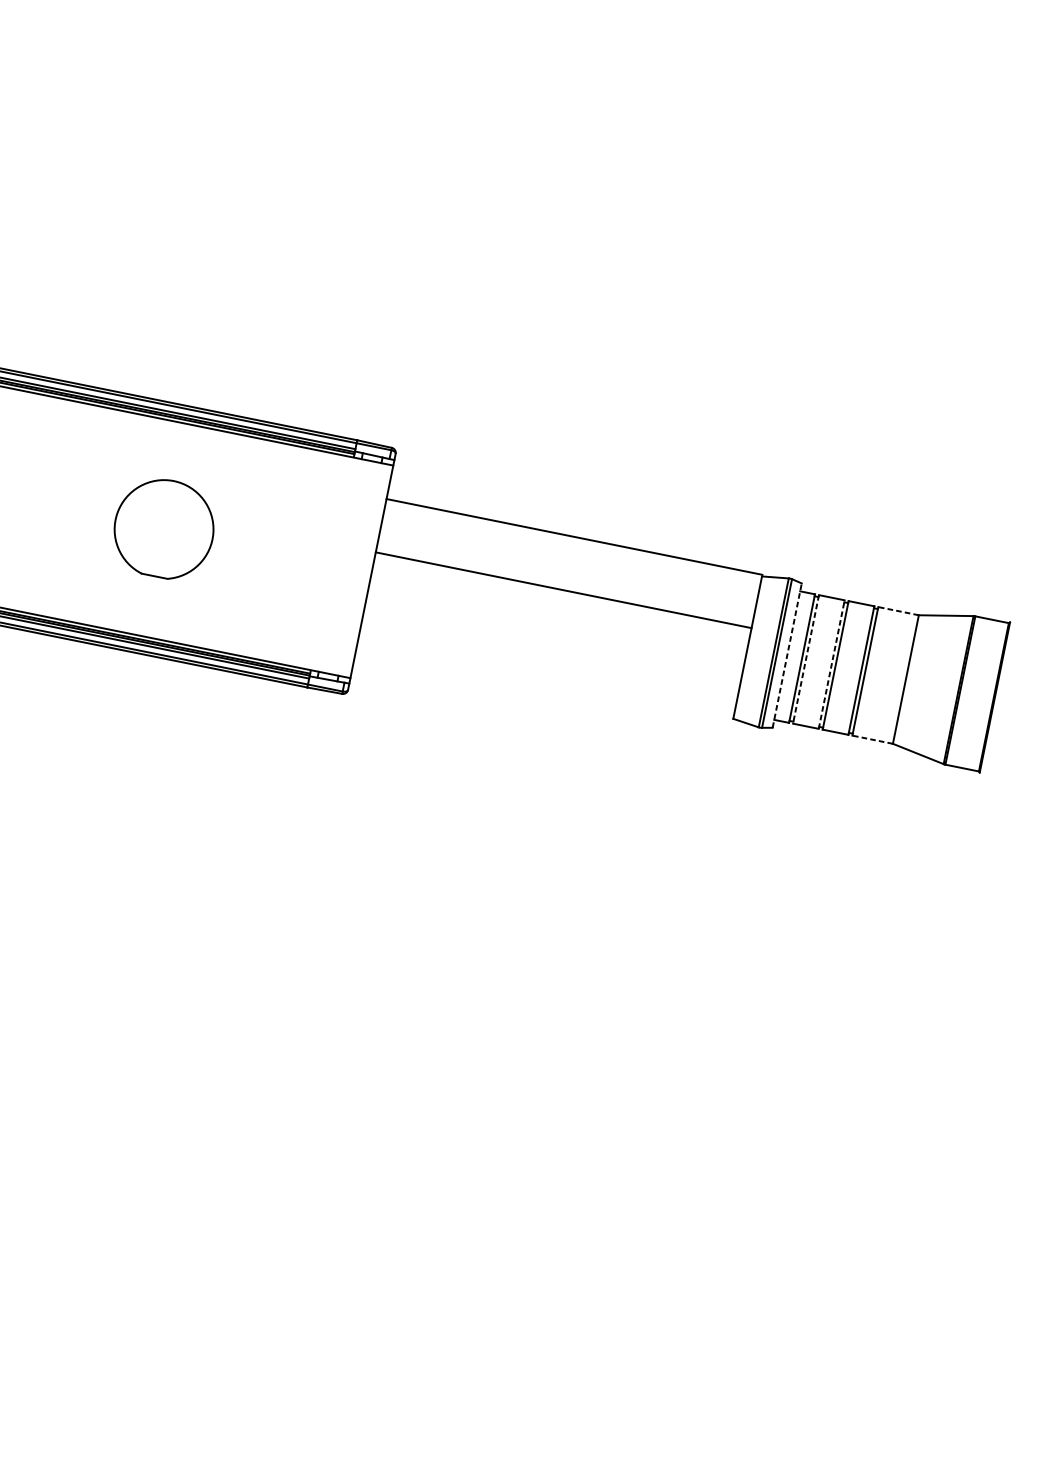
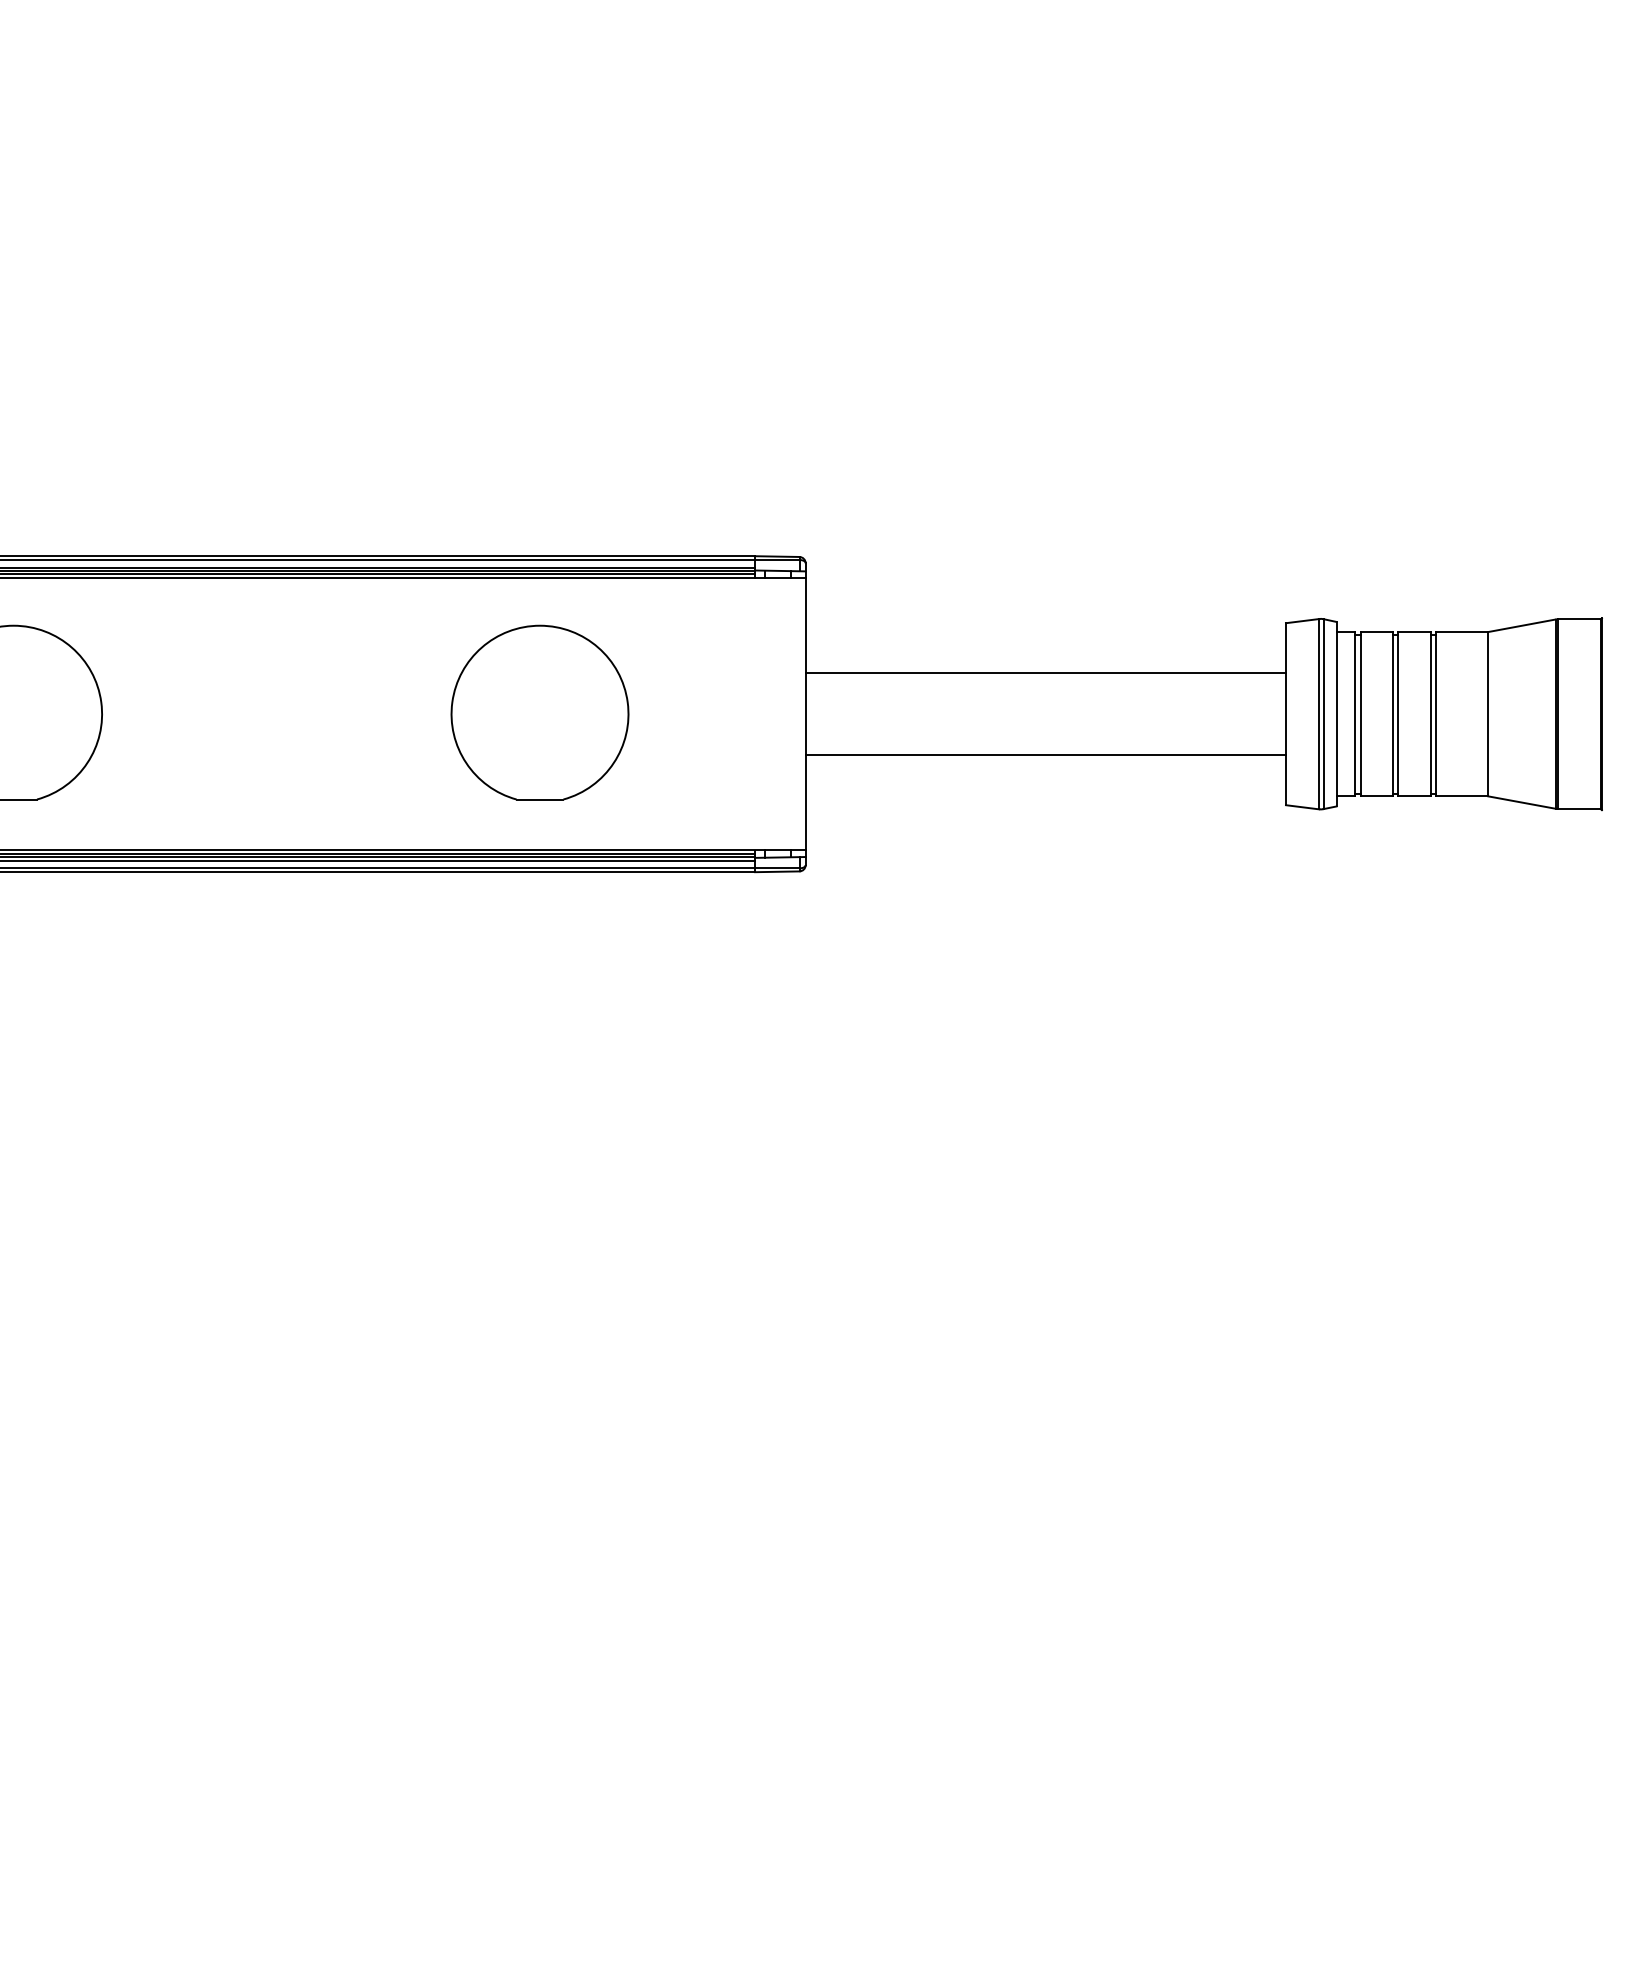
part: (163, 528) -> (539, 712), size x1.43
line: (574, 537) -> (1045, 673), moved
line: (563, 590) -> (1045, 755), moved
line: (898, 611) -> (1462, 632), dashed -> solid
line: (787, 655) -> (1336, 713), dashed -> solid
line: (805, 659) -> (1360, 714), dashed -> solid
line: (831, 664) -> (1393, 713), dashed -> solid
line: (872, 739) -> (1462, 796), dashed -> solid

